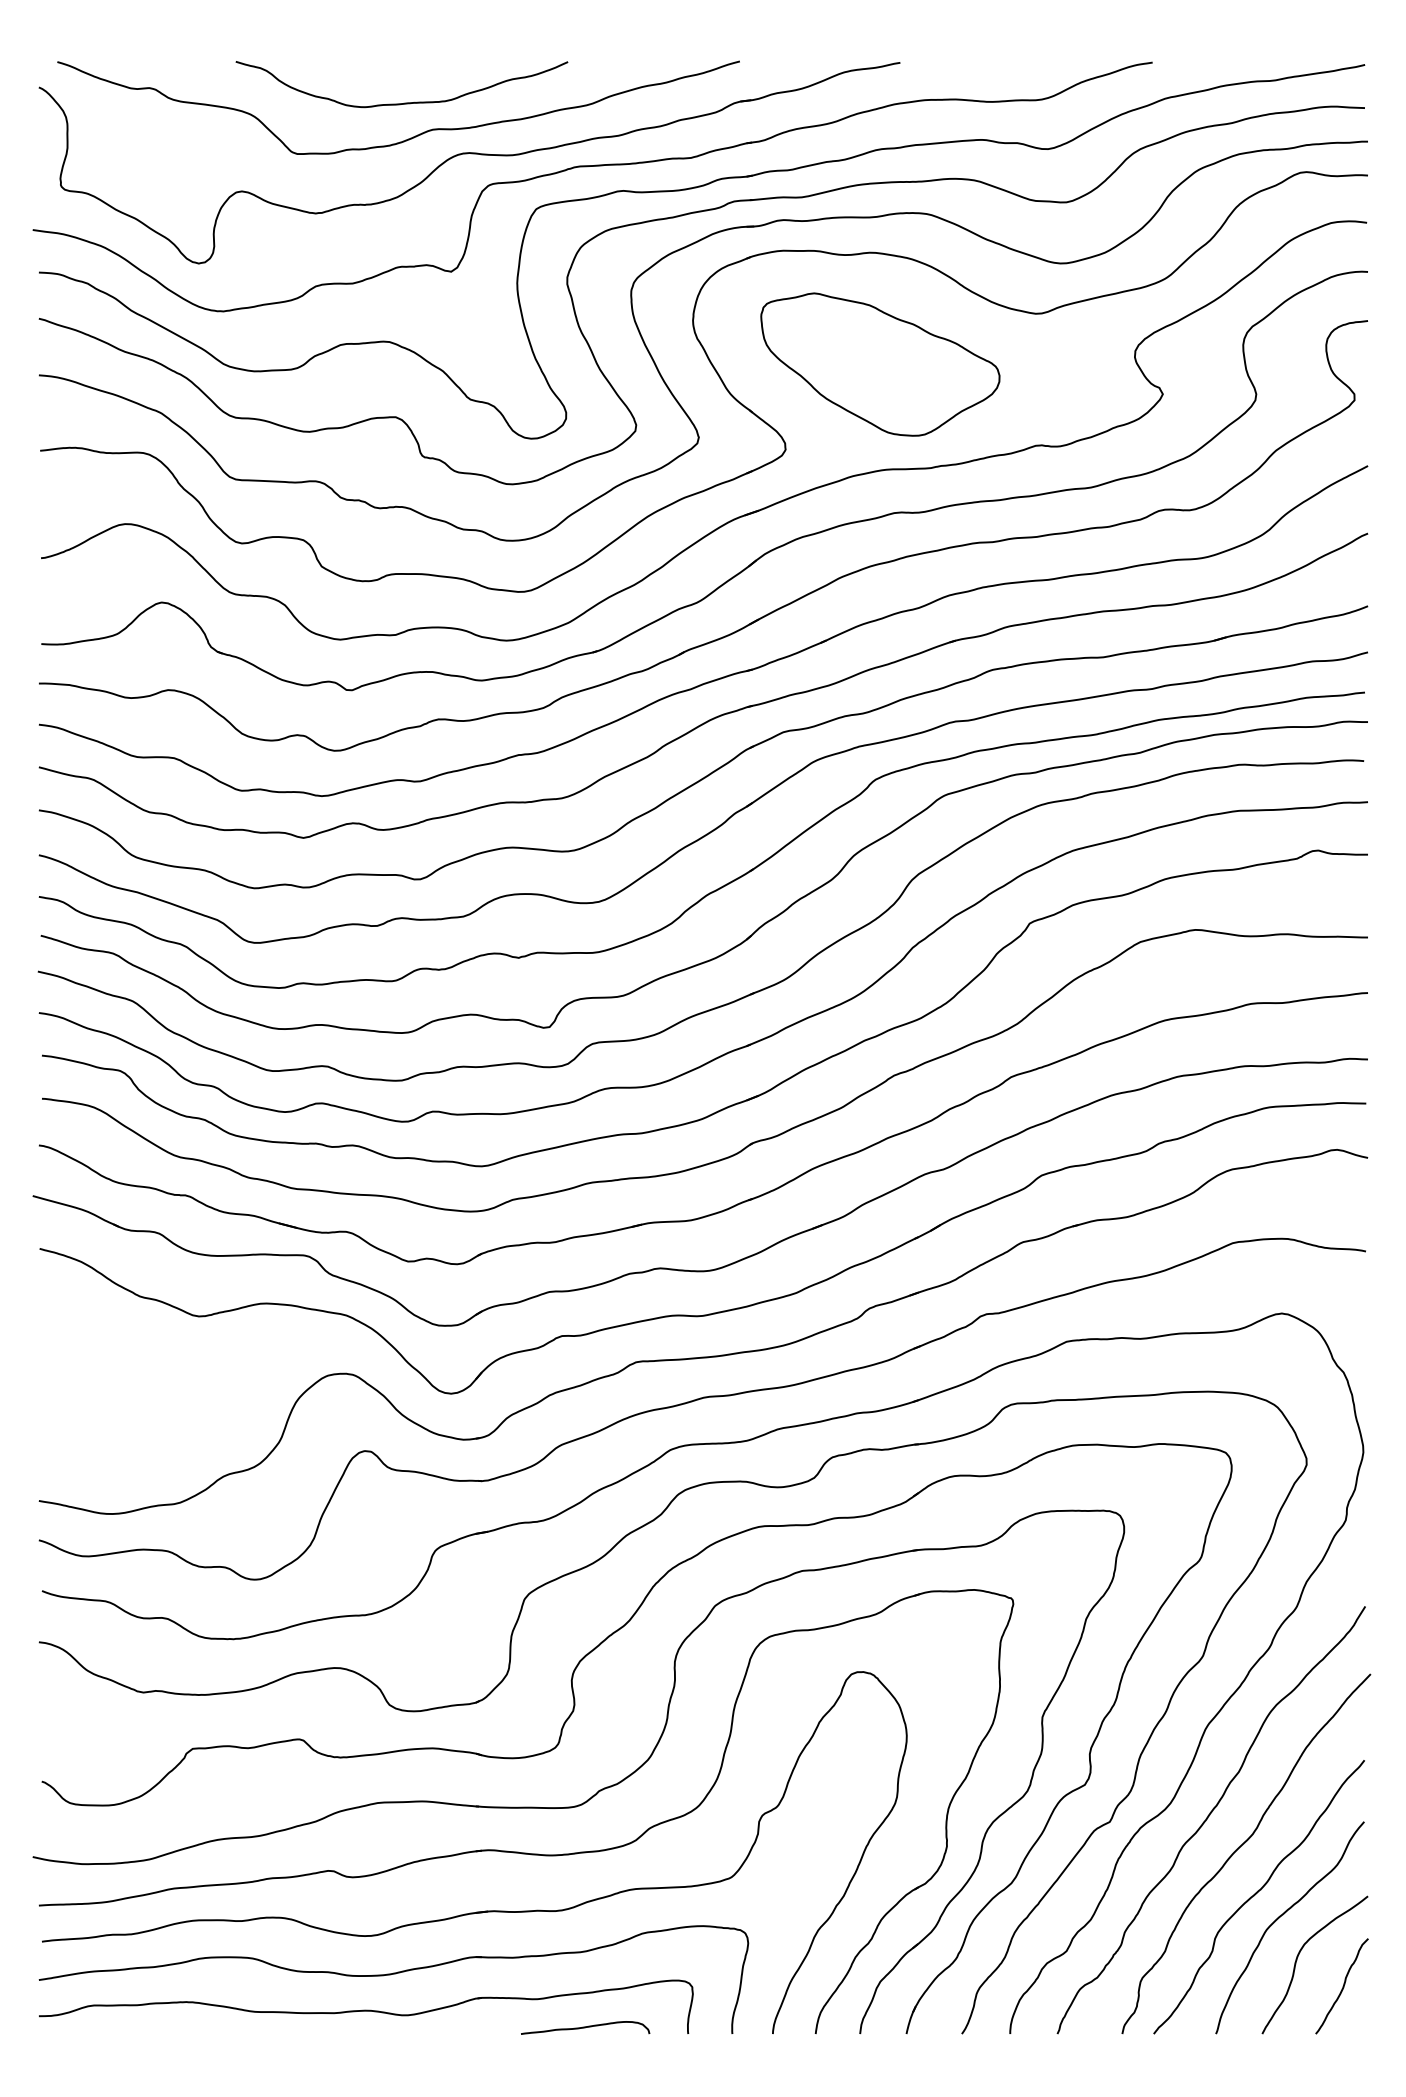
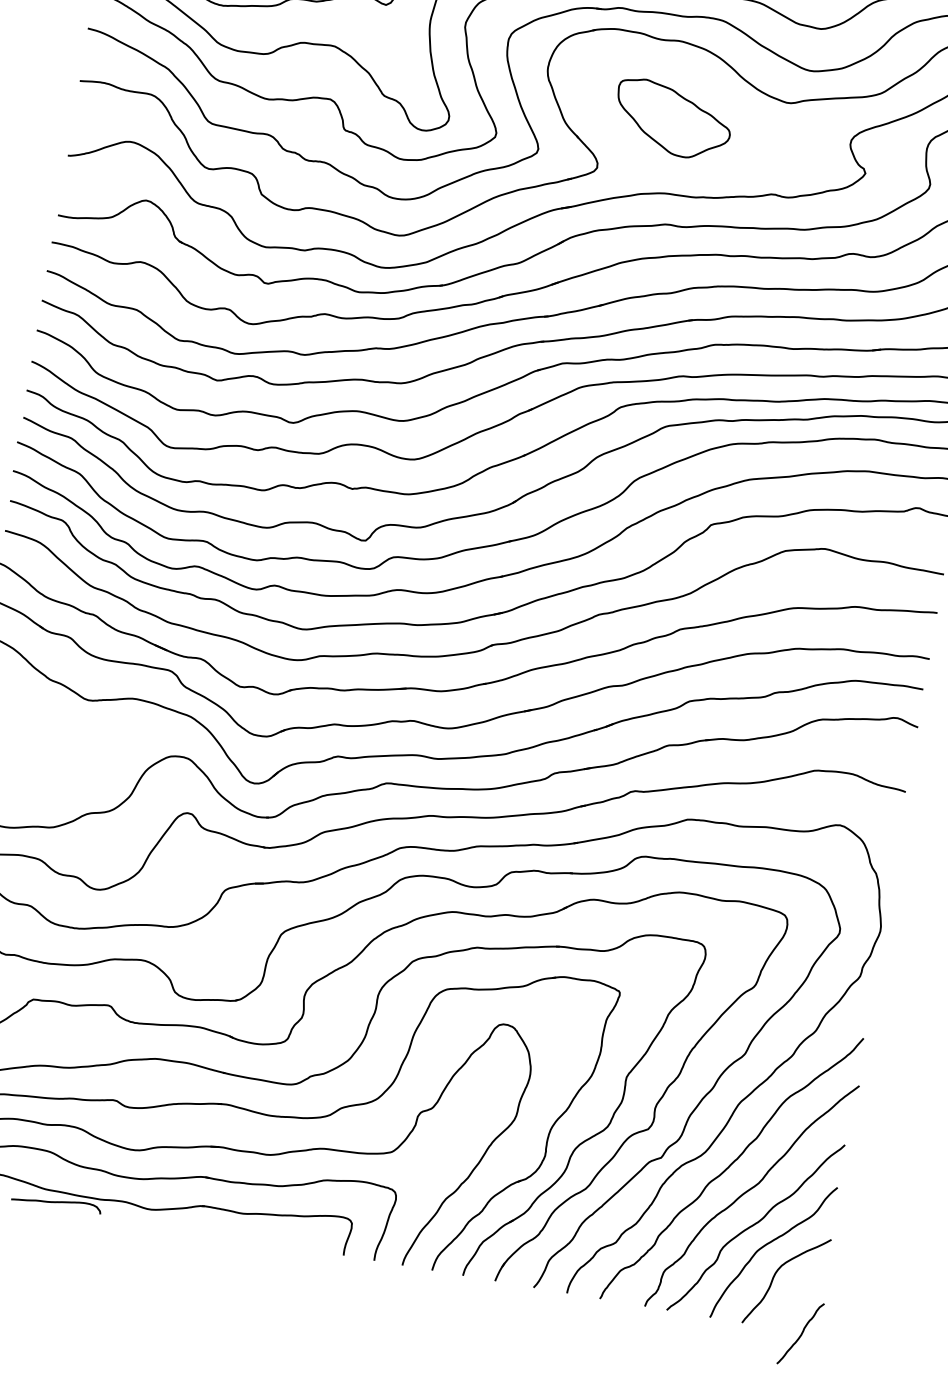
part: (880, 364) -> (673, 119), size x0.7
curve: (1342, 1986) -> (800, 1333), moved
curve: (585, 2027) -> (56, 1202), moved

